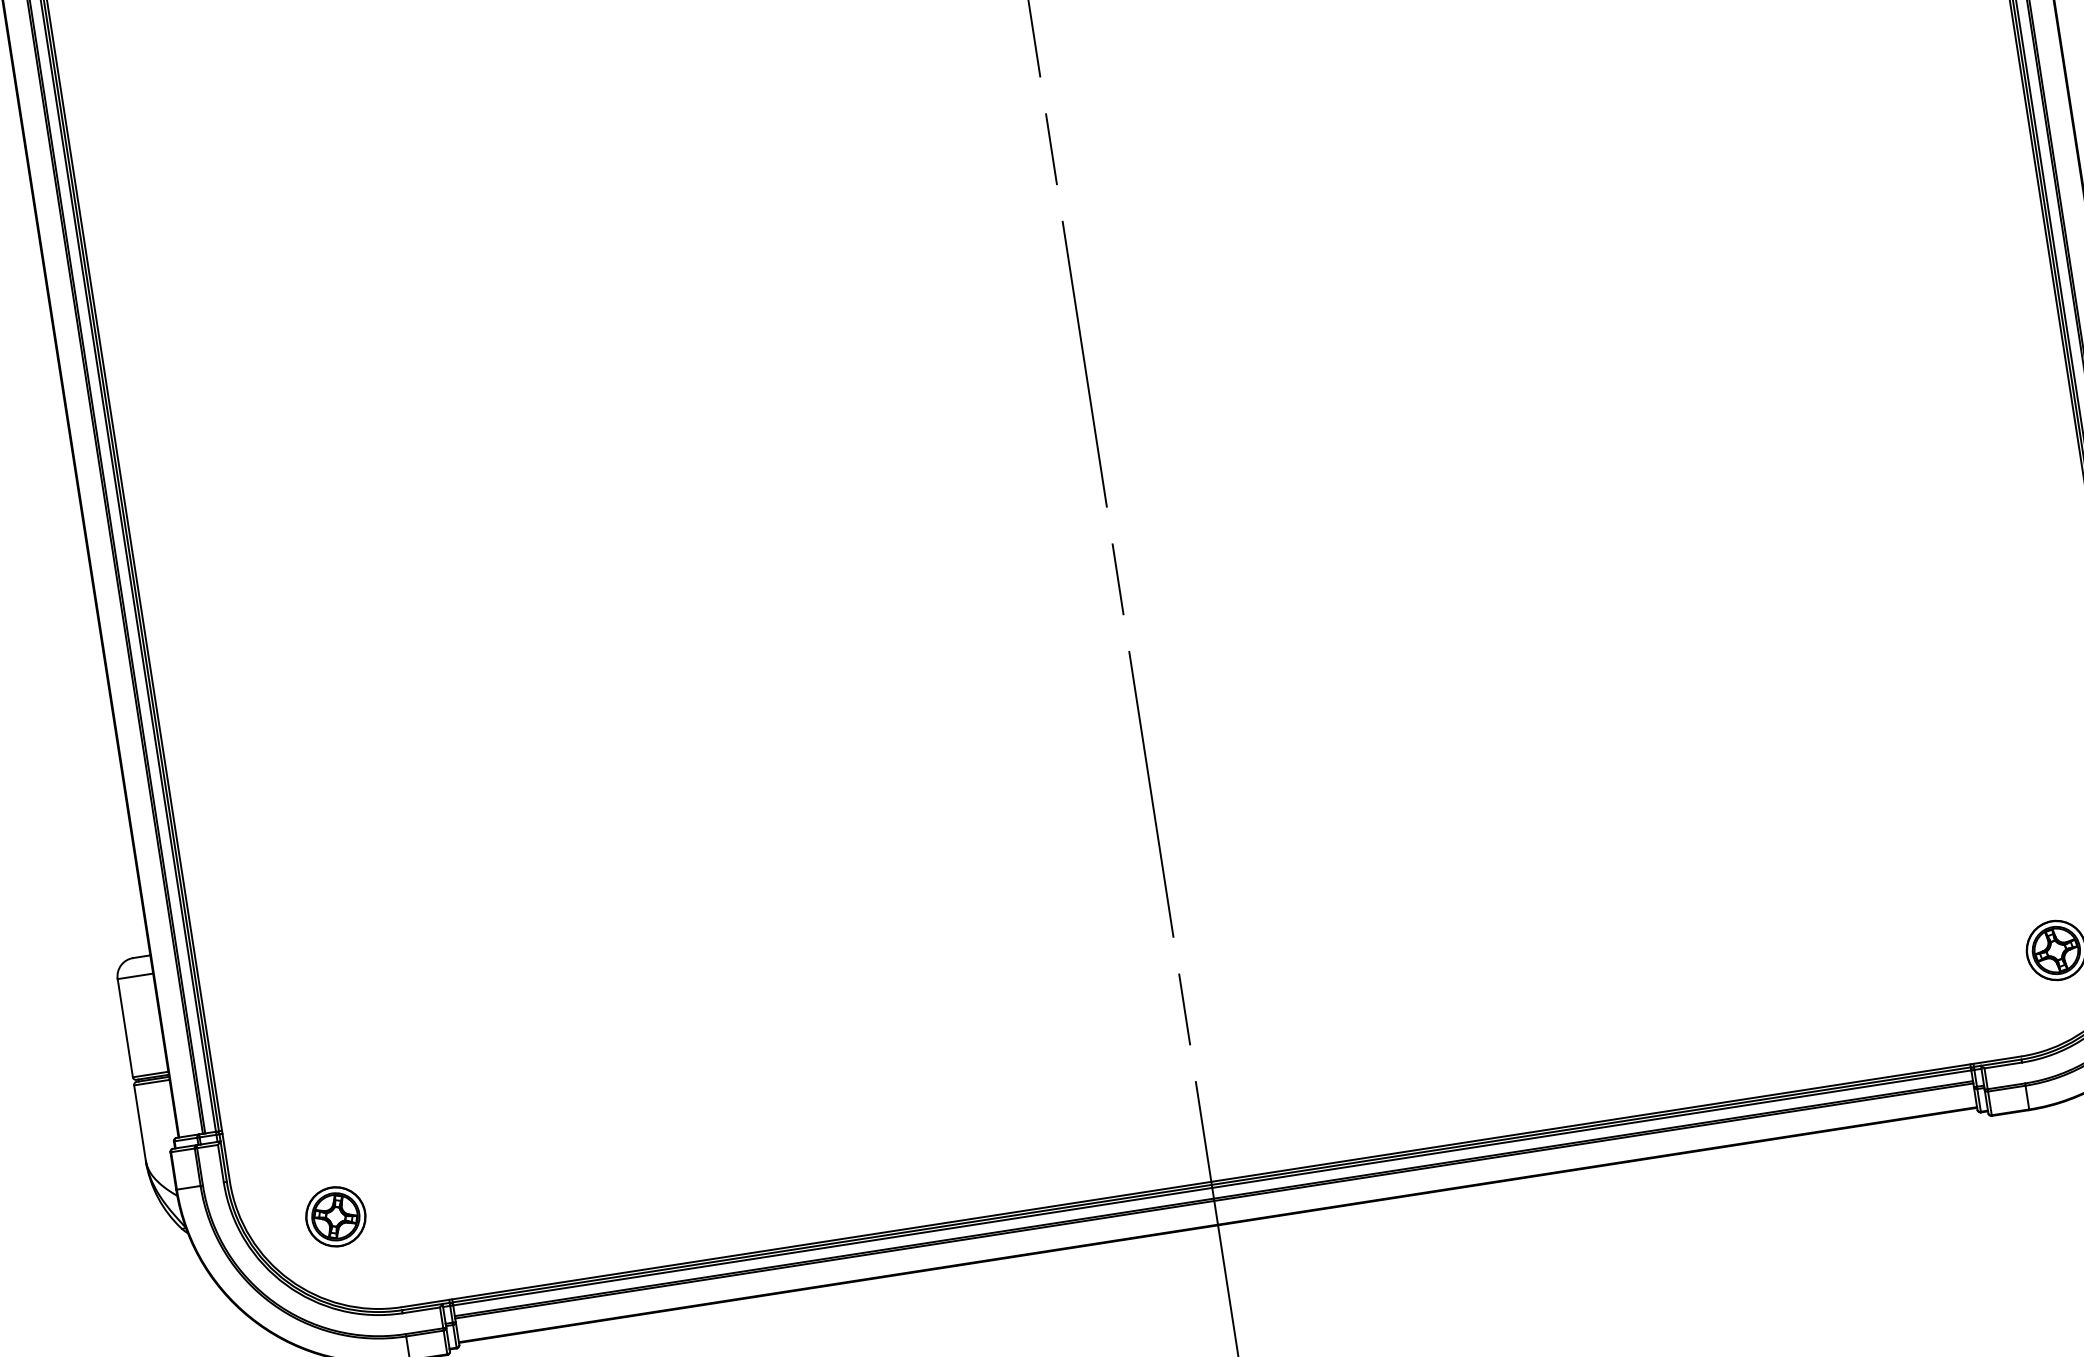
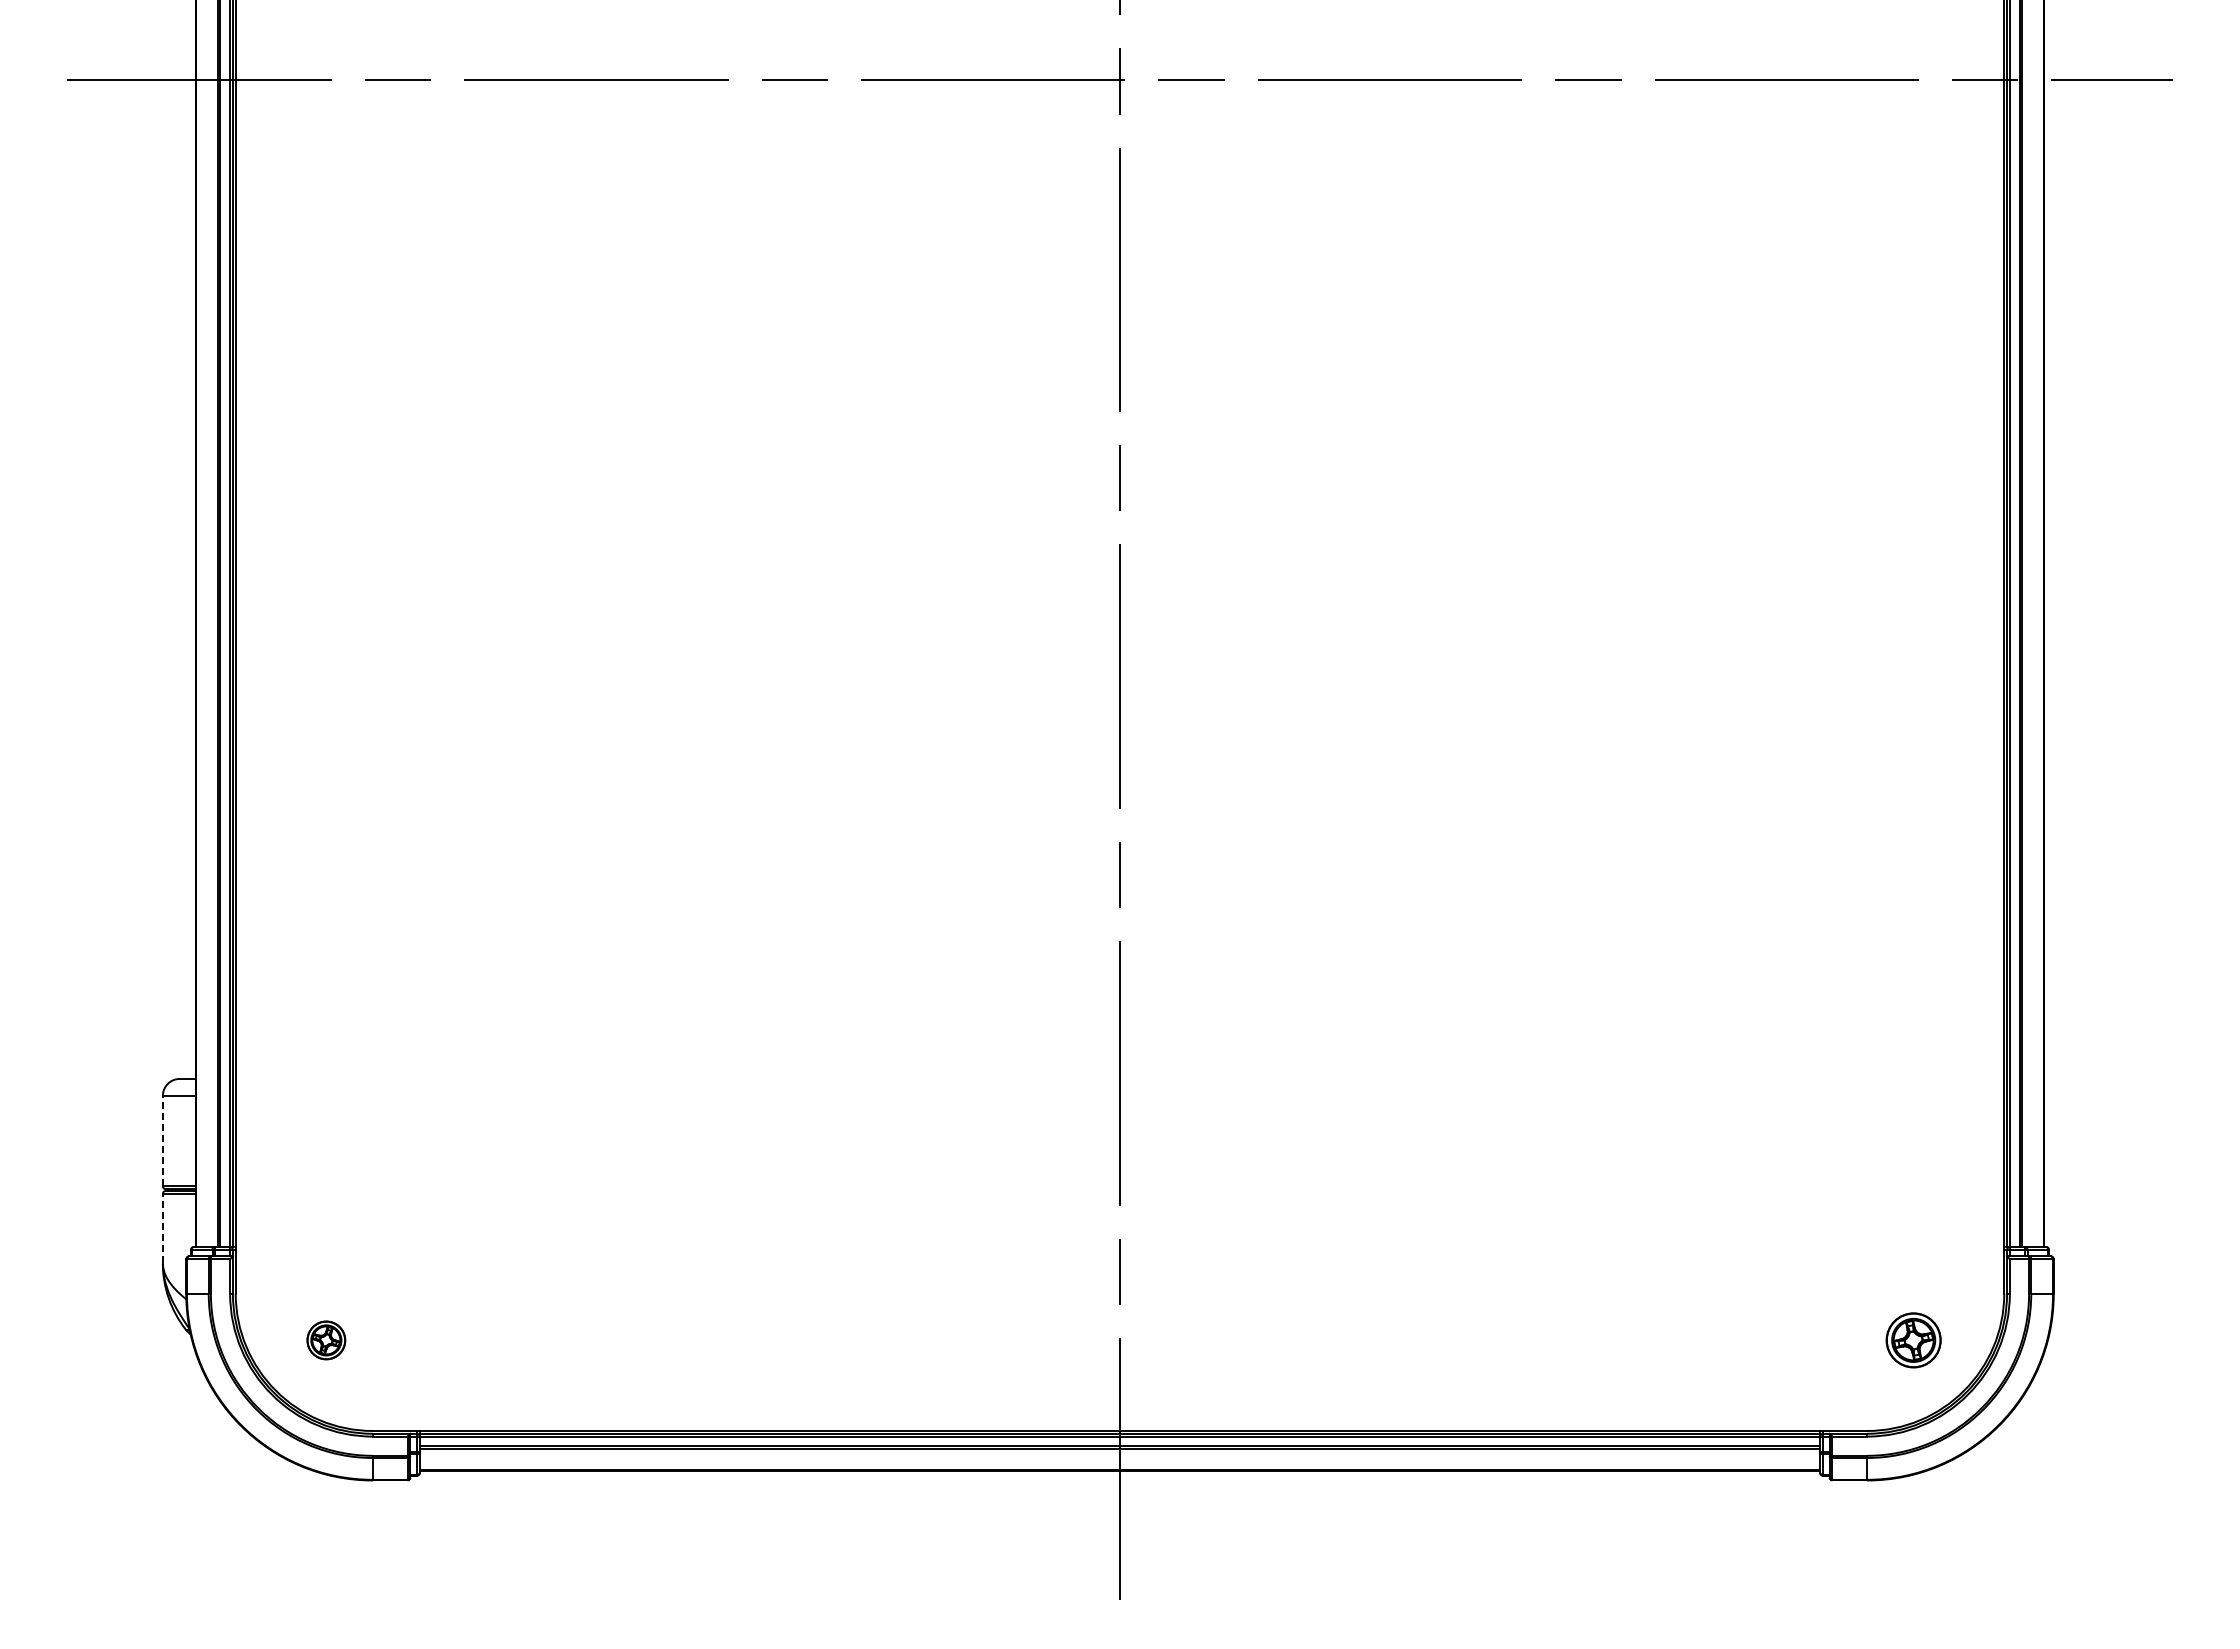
line: (124, 1027) -> (162, 1140), solid -> dashed
line: (139, 1123) -> (162, 1228), solid -> dashed
part: (336, 1216) -> (326, 1340), size x0.7

